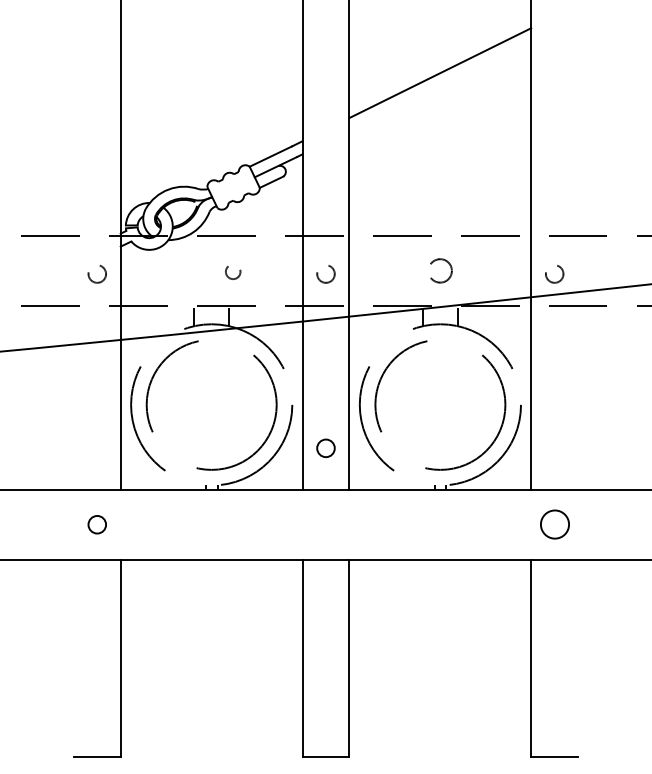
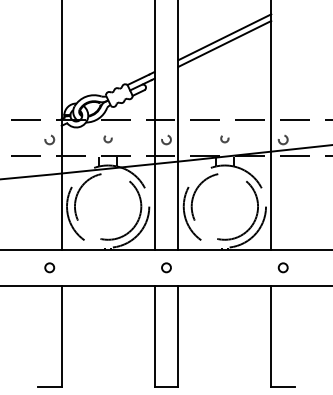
line: (439, 85) -> (224, 43), added
circle: (231, 273) -> (107, 139), moved
circle: (439, 273) -> (224, 139), size x0.62
circle: (326, 447) -> (166, 267), moved
circle: (553, 524) -> (282, 267), size x0.62

